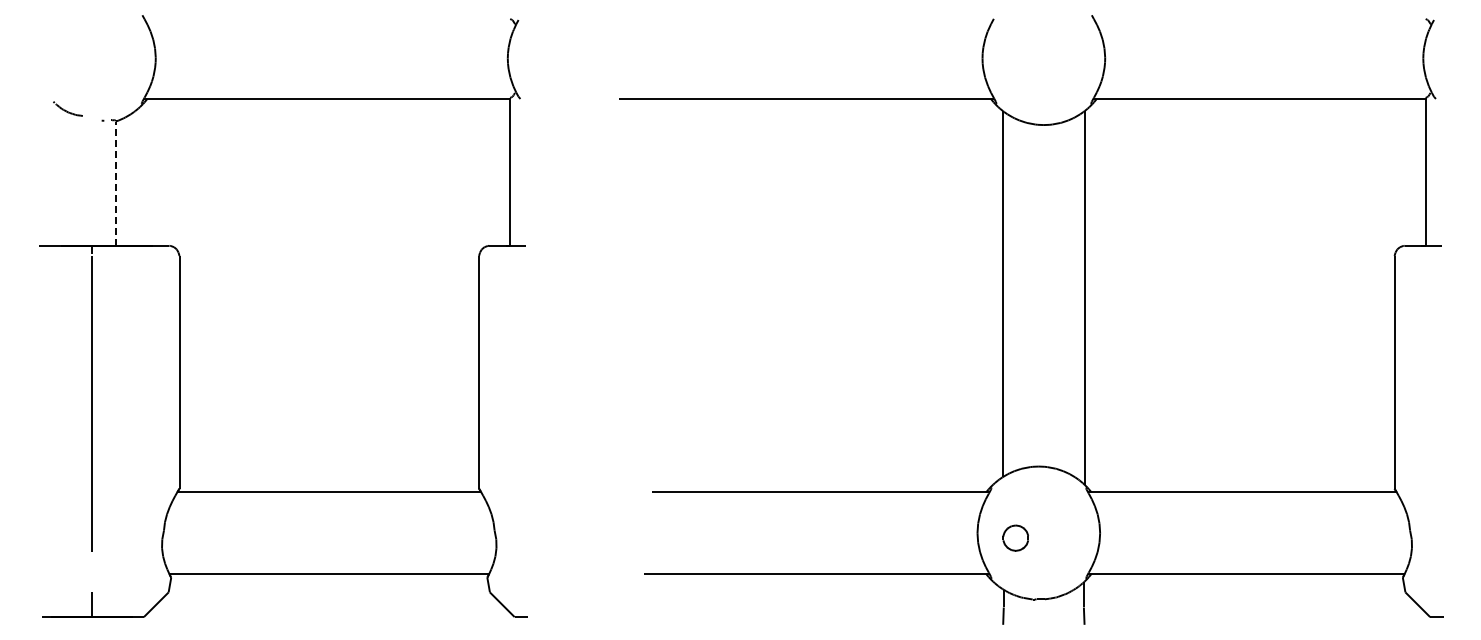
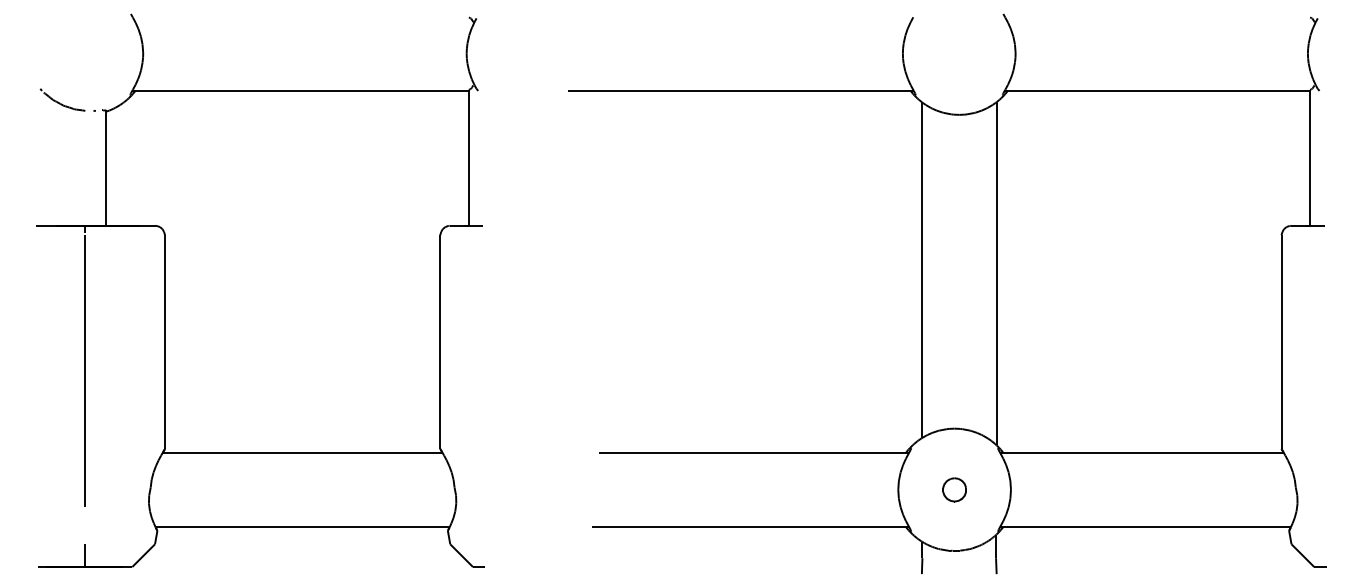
part: (67, 108) -> (62, 99), size x1.67
line: (115, 183) -> (106, 168), dashed -> solid
part: (1015, 537) -> (954, 489), moved

